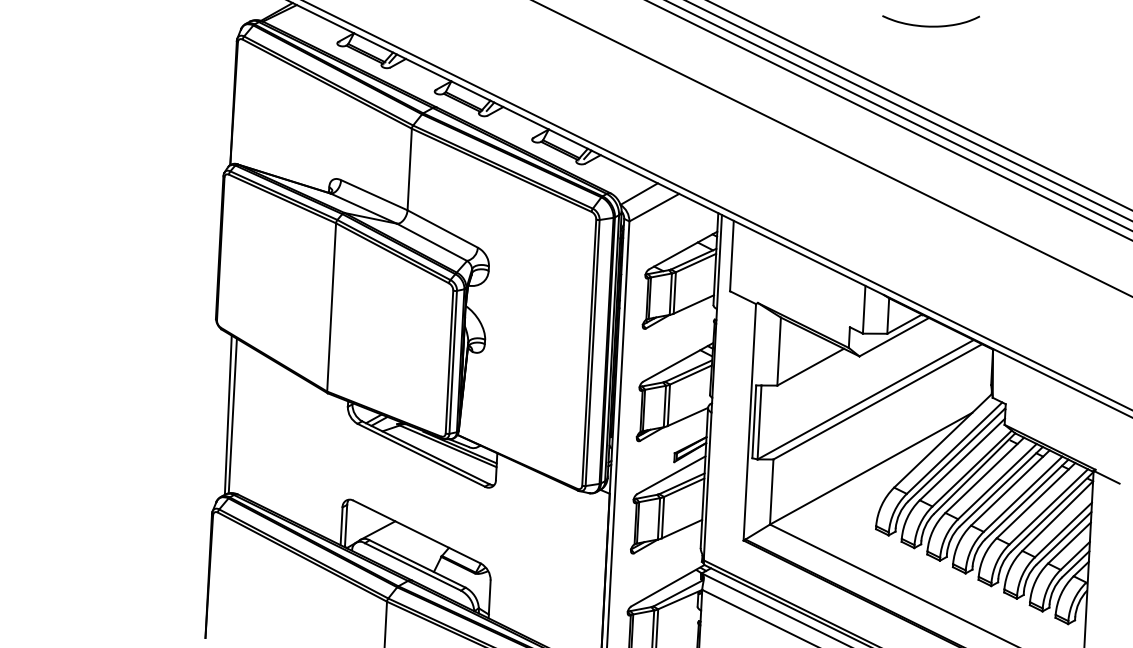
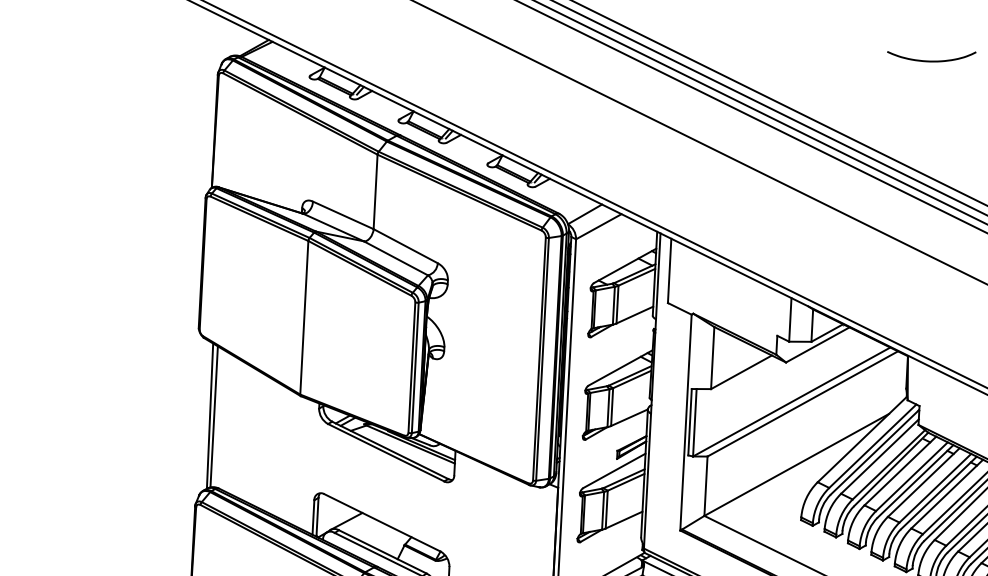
curve: (930, 25) -> (931, 60), moved

